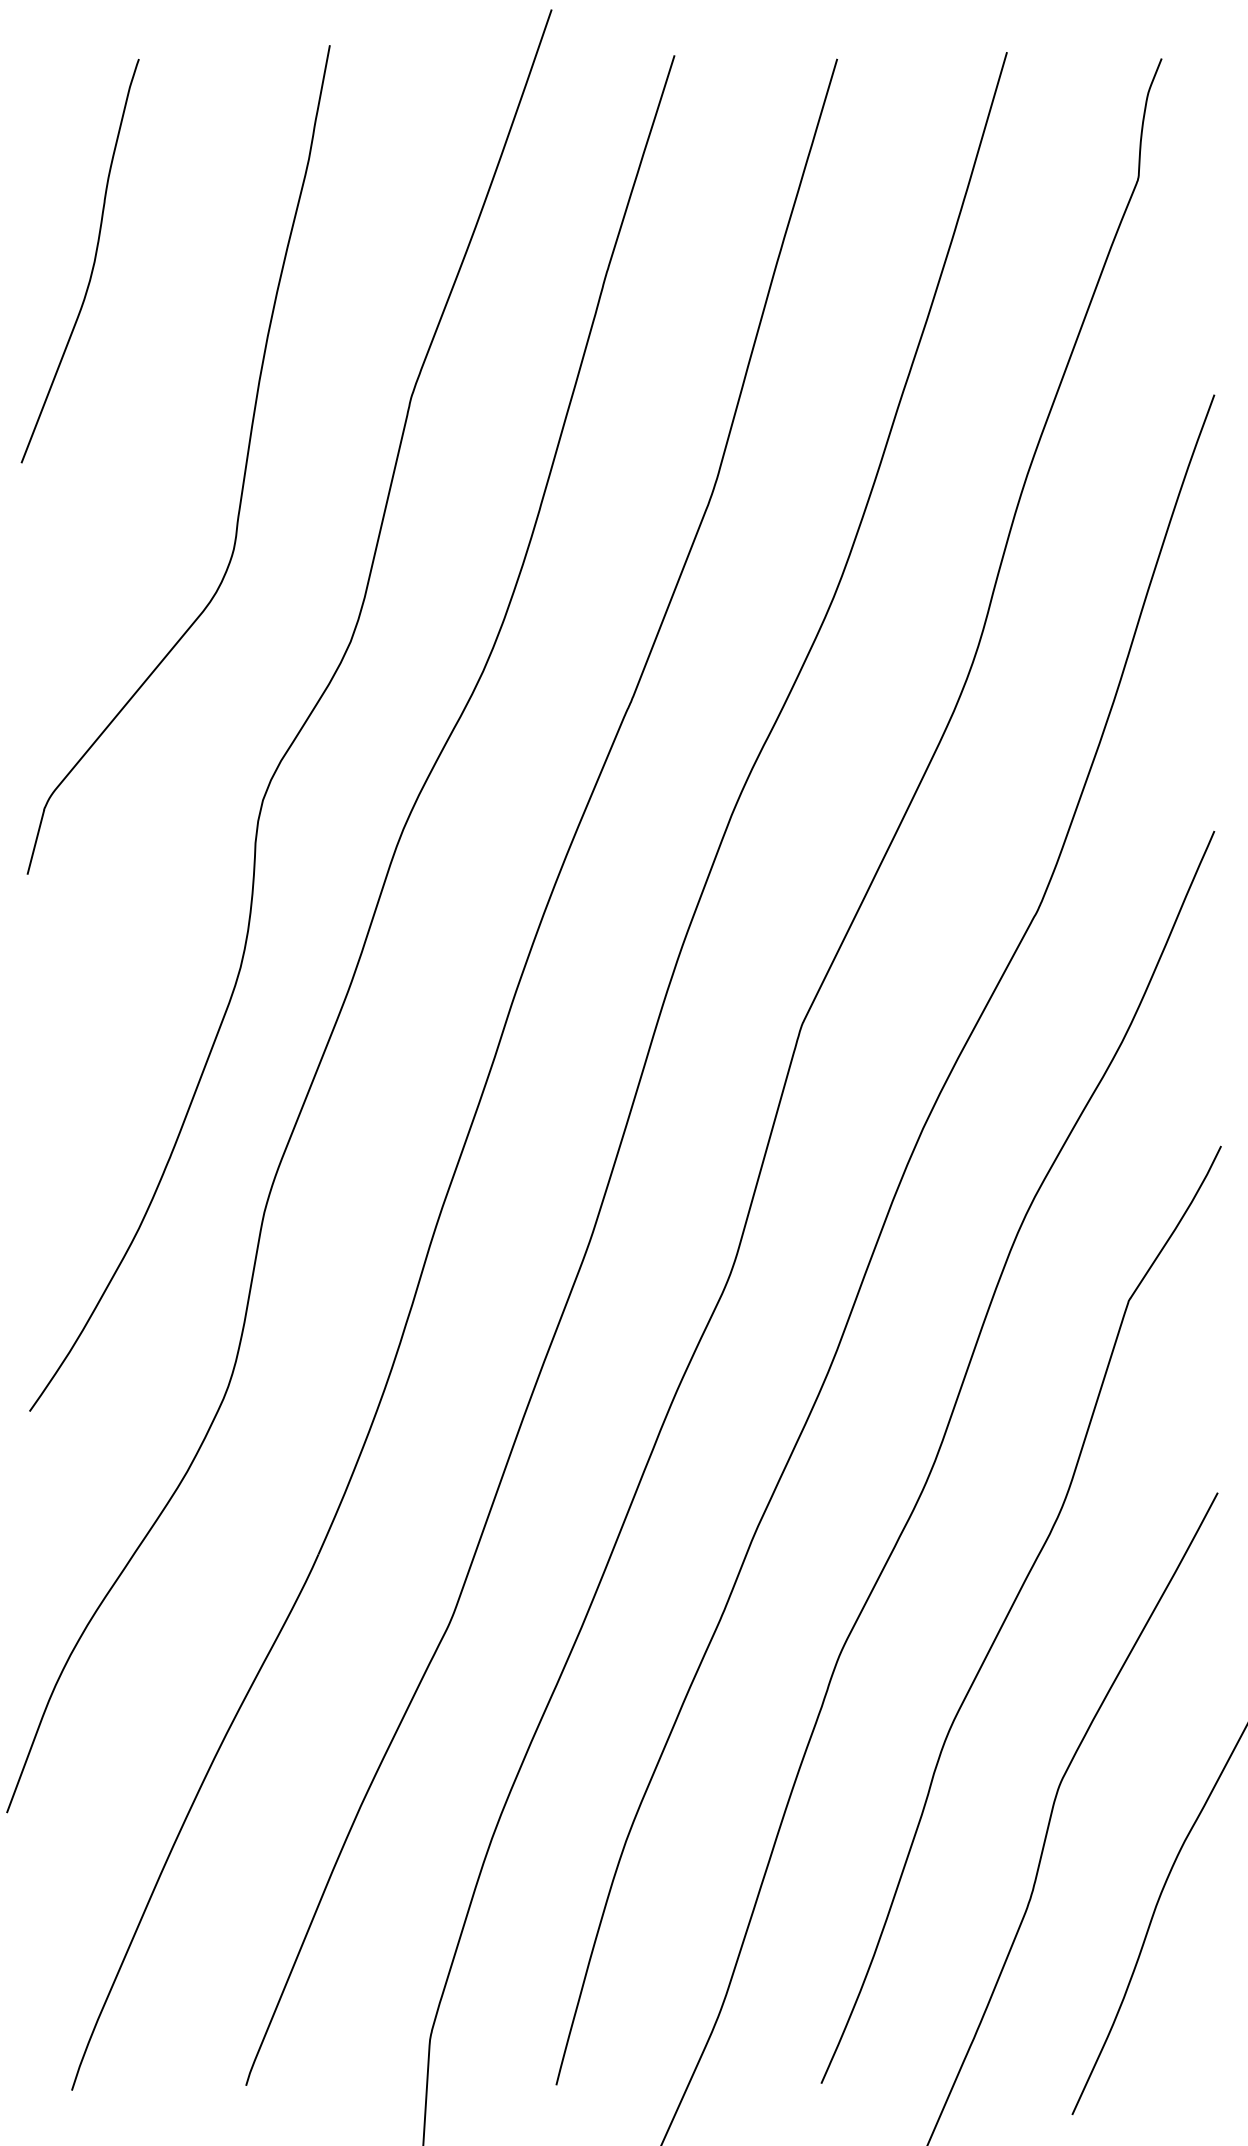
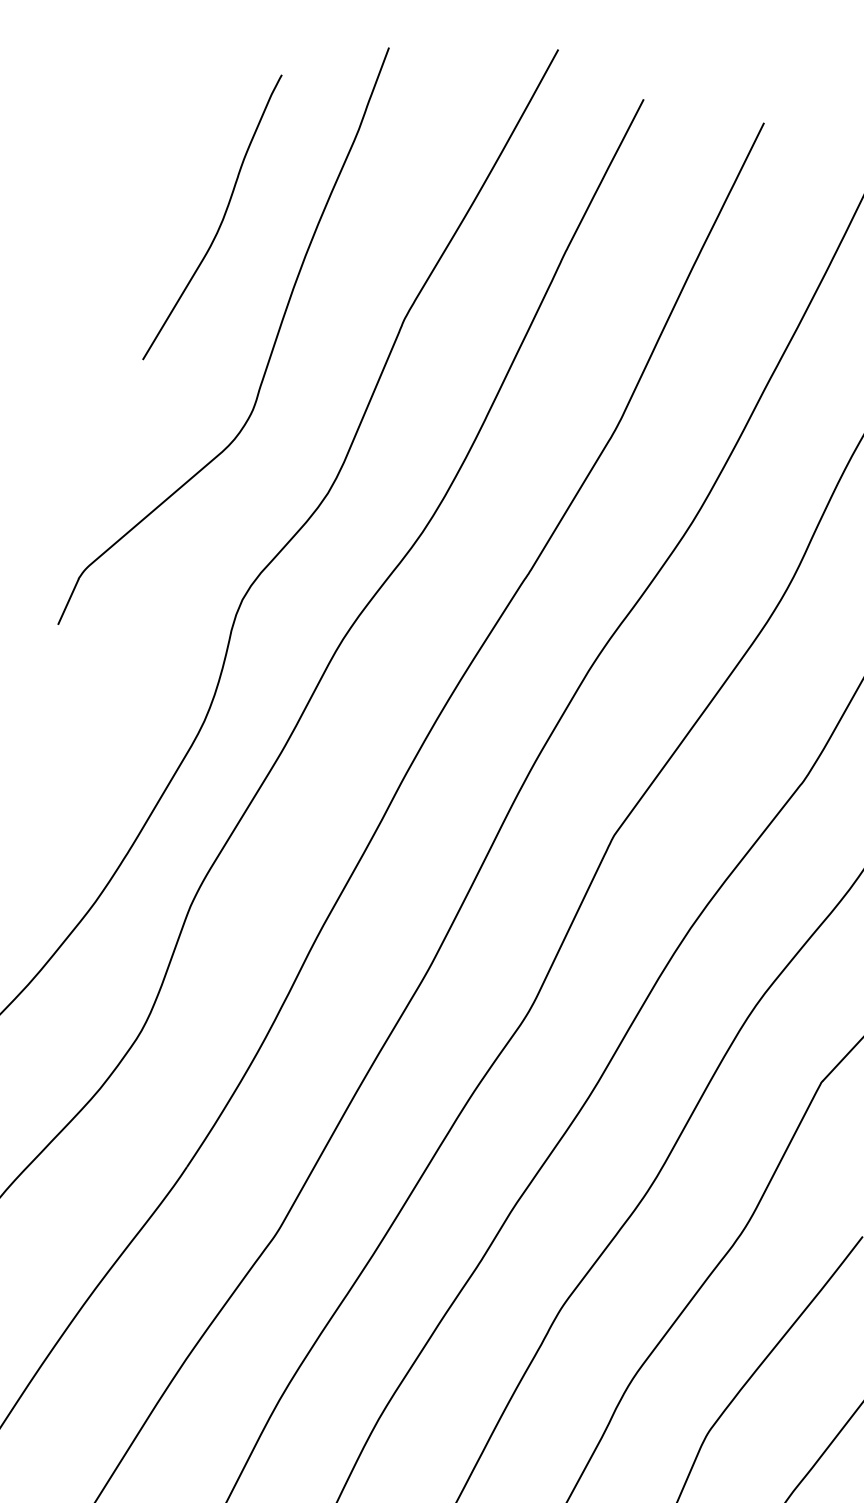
curve: (92, 265) -> (220, 222), moved

